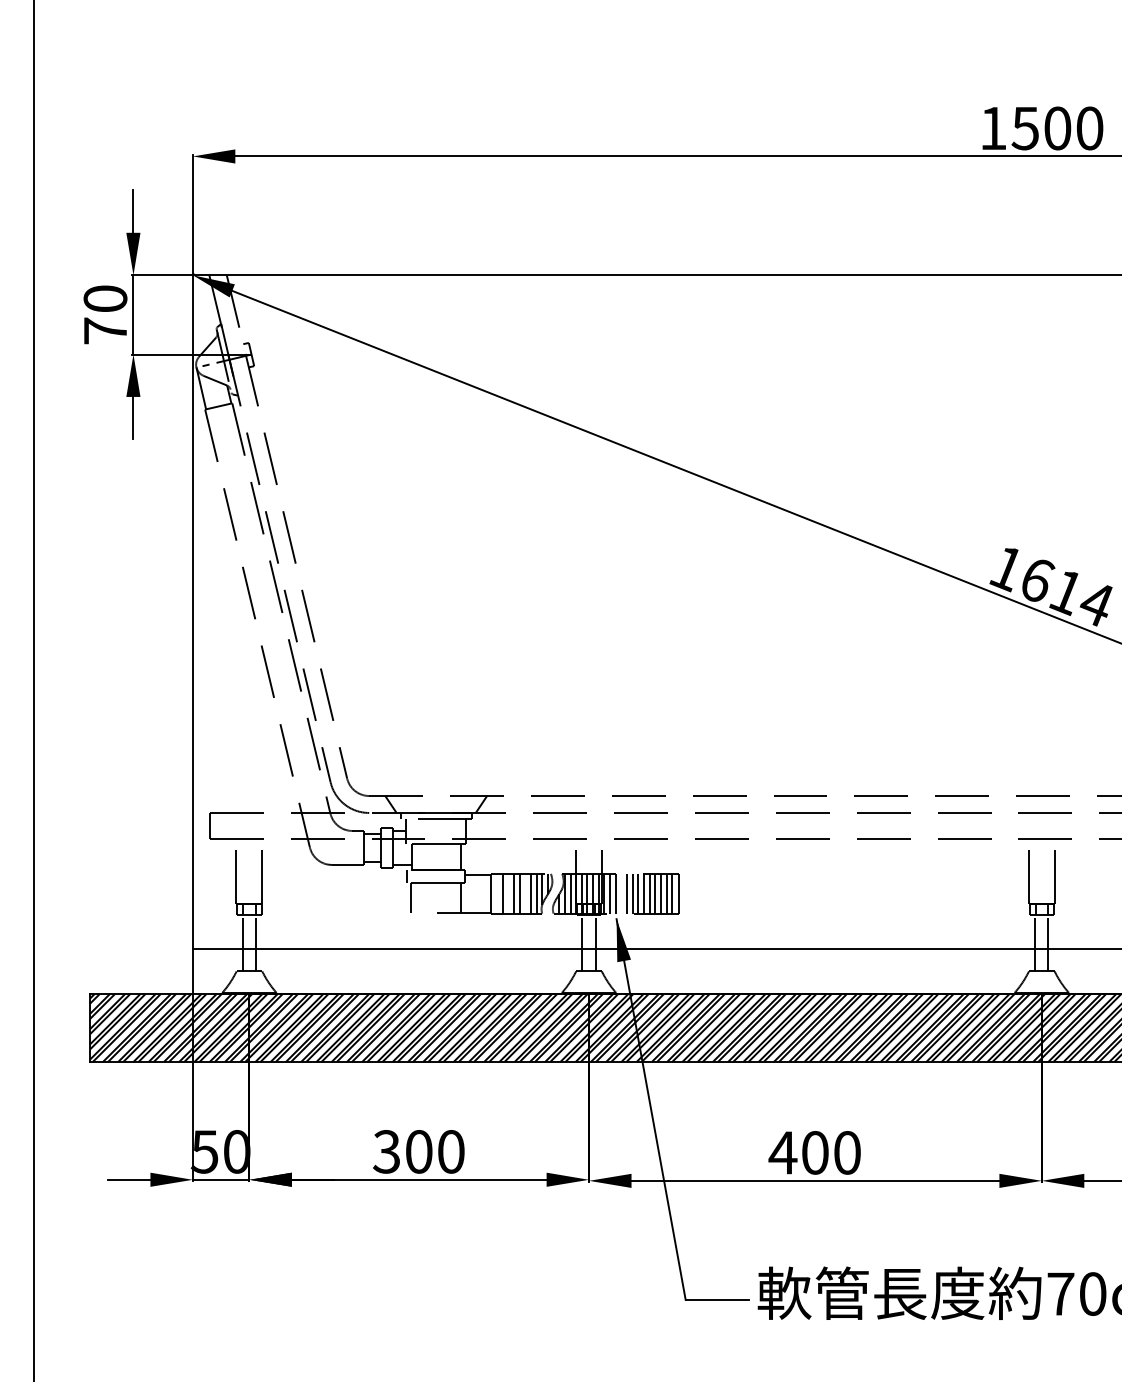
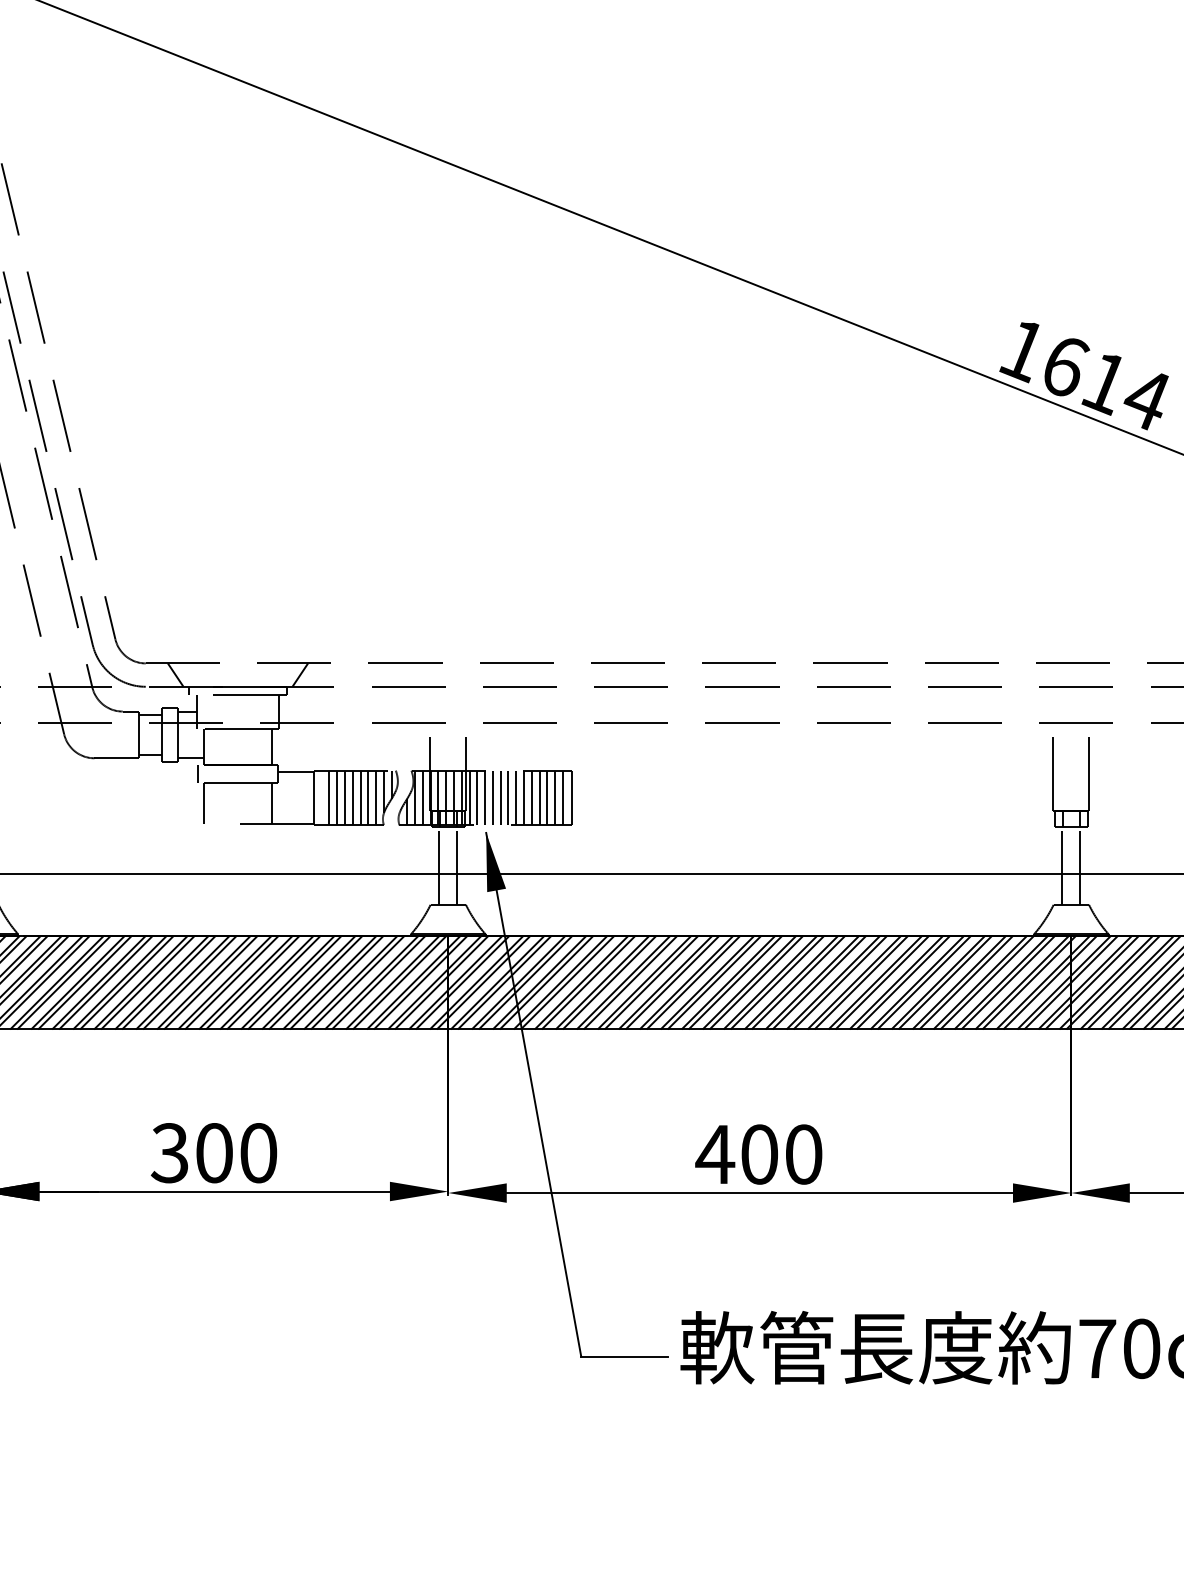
line: (508, 893) -> (337, 797), added
line: (525, 893) -> (360, 797), added
line: (621, 893) -> (492, 797), added

